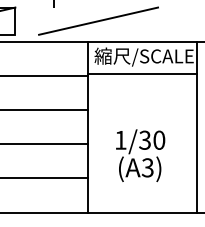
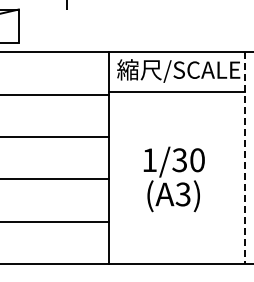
line: (98, 21) -> (121, 26), removed
line: (197, 127) -> (244, 158), solid -> dashed
text: (139, 155) -> (173, 179), moved

